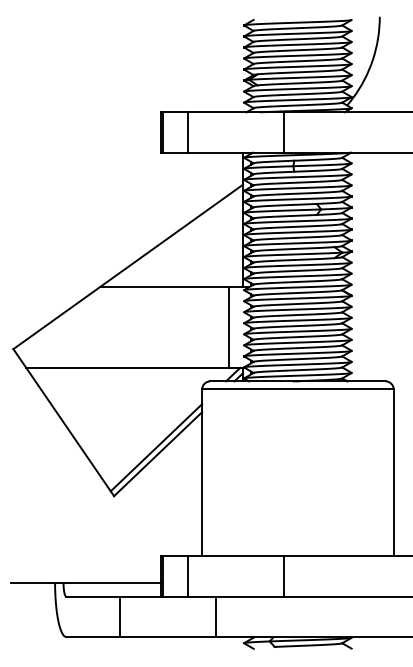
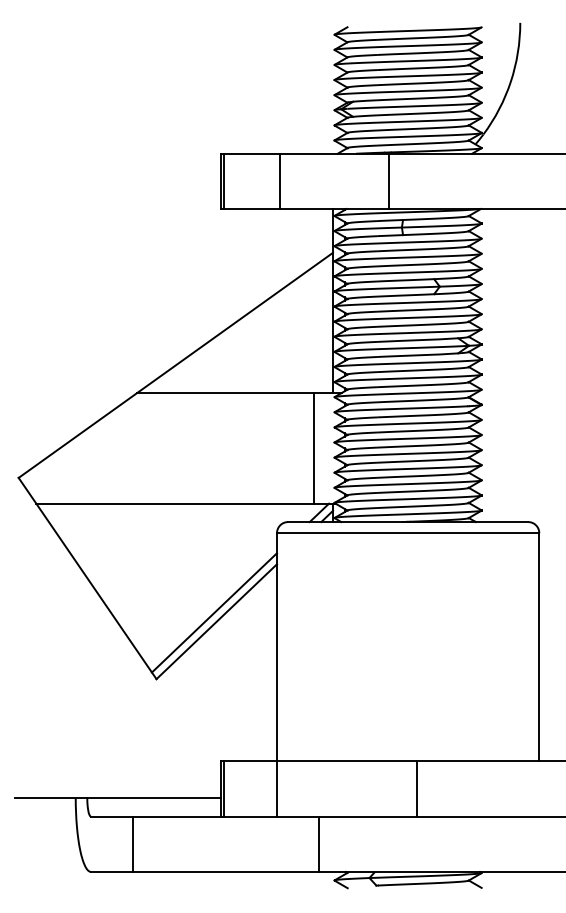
line: (188, 131) -> (280, 180), moved
line: (188, 576) -> (277, 788), moved
line: (284, 576) -> (417, 788), moved
line: (119, 616) -> (133, 843), moved
line: (215, 616) -> (319, 843), moved

